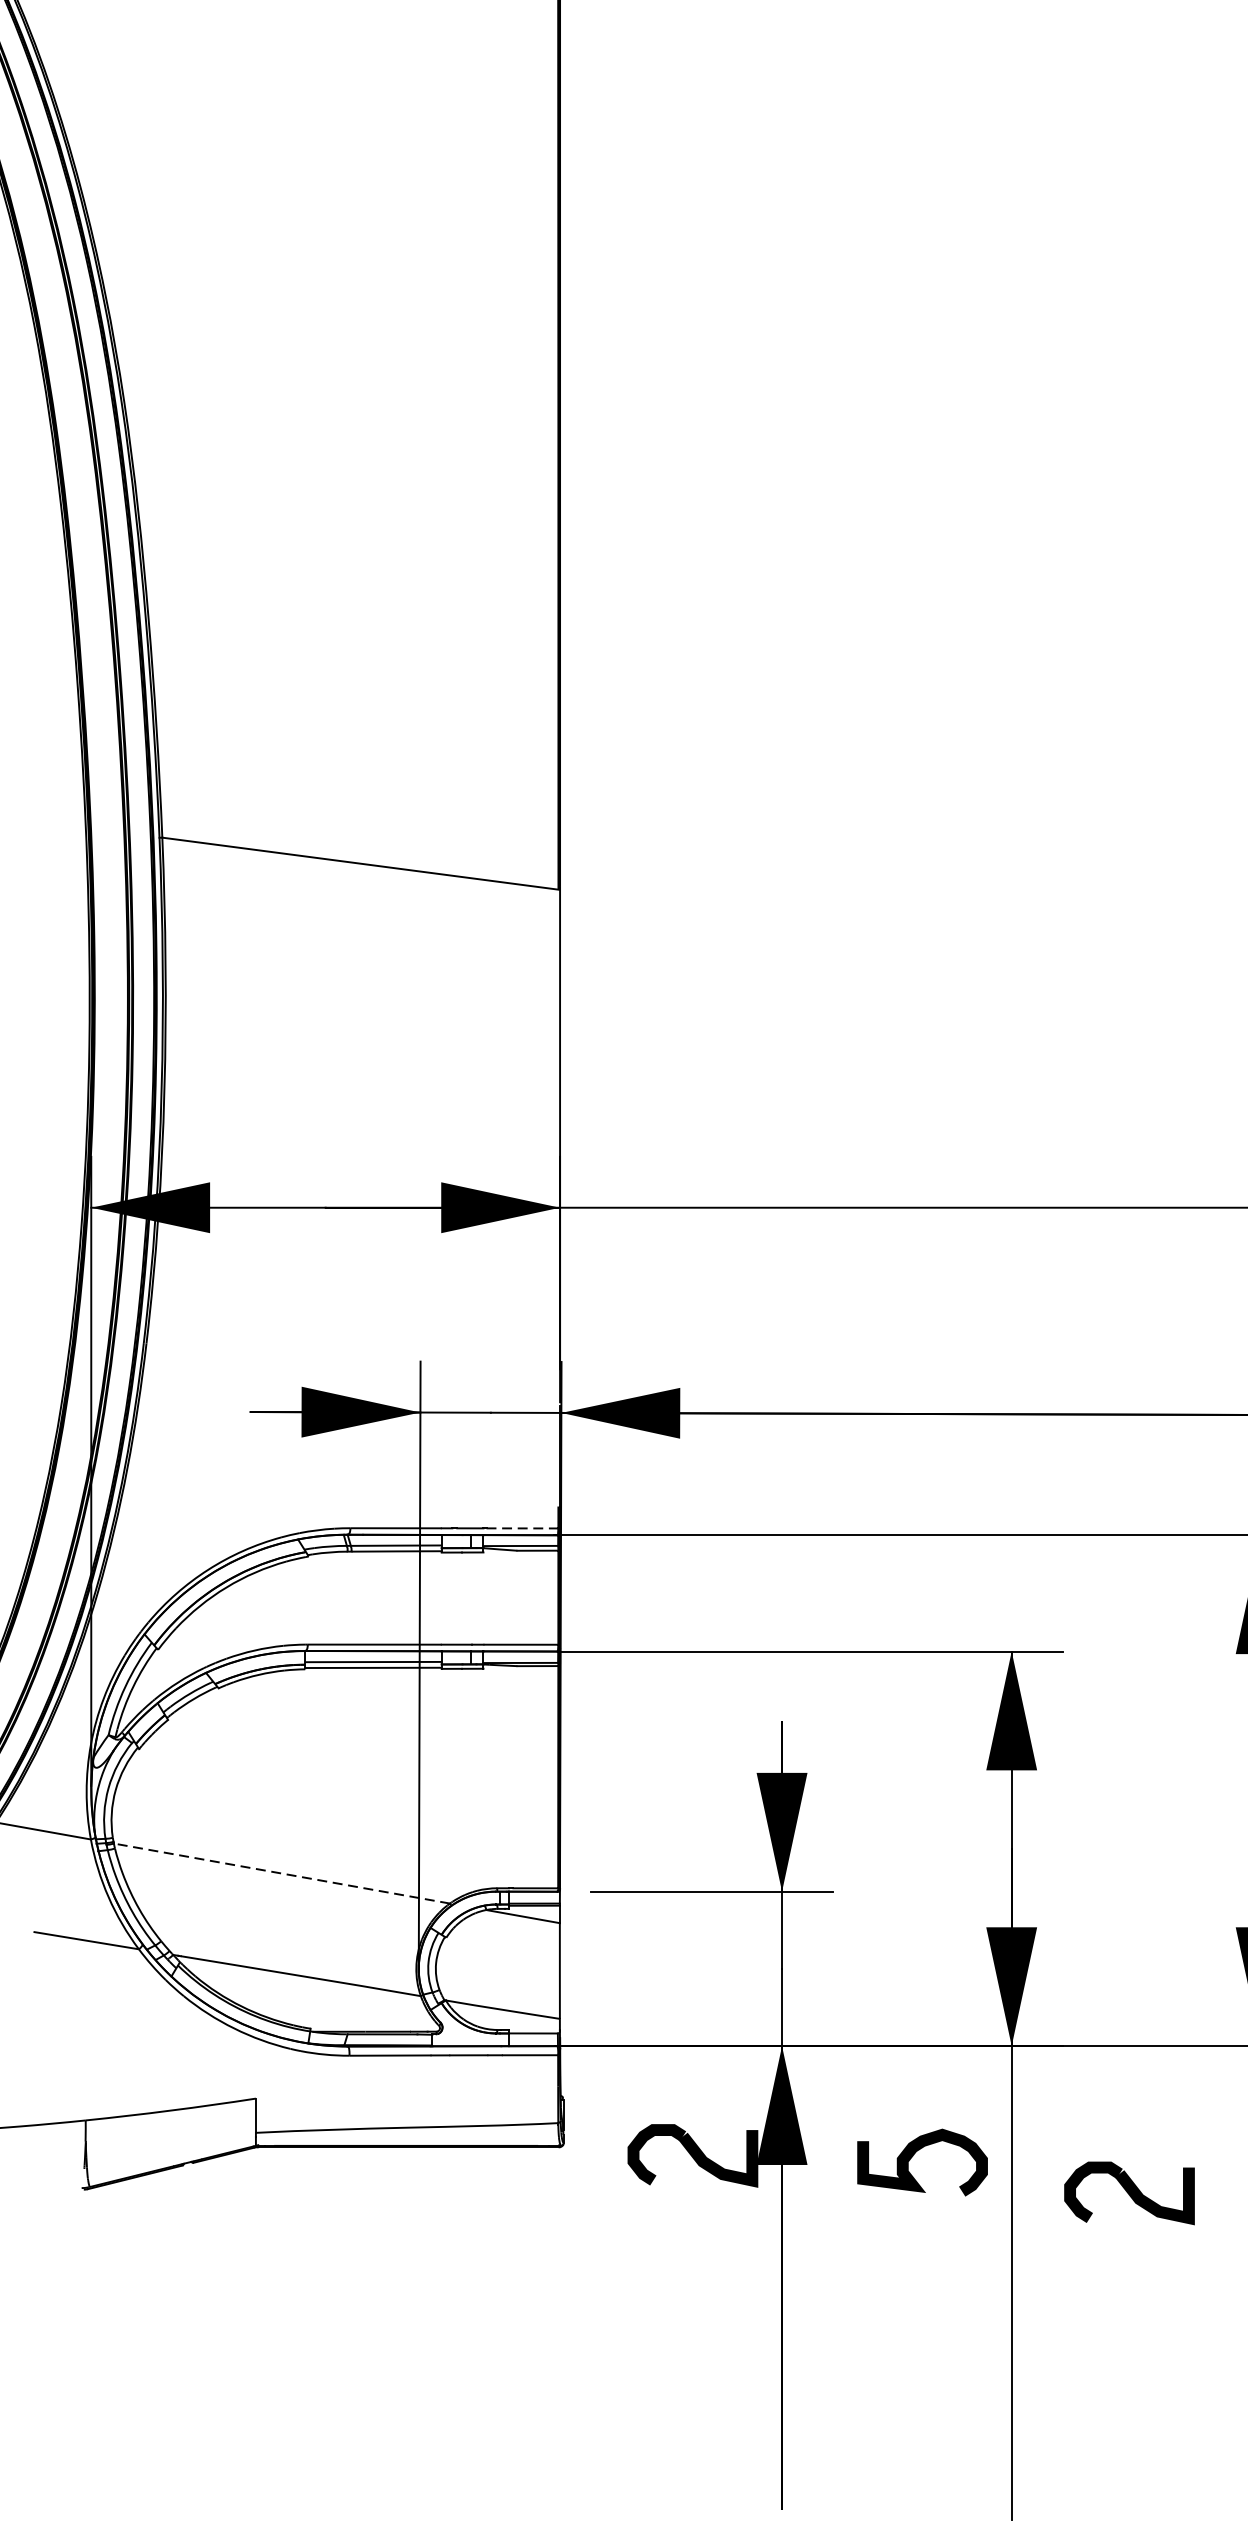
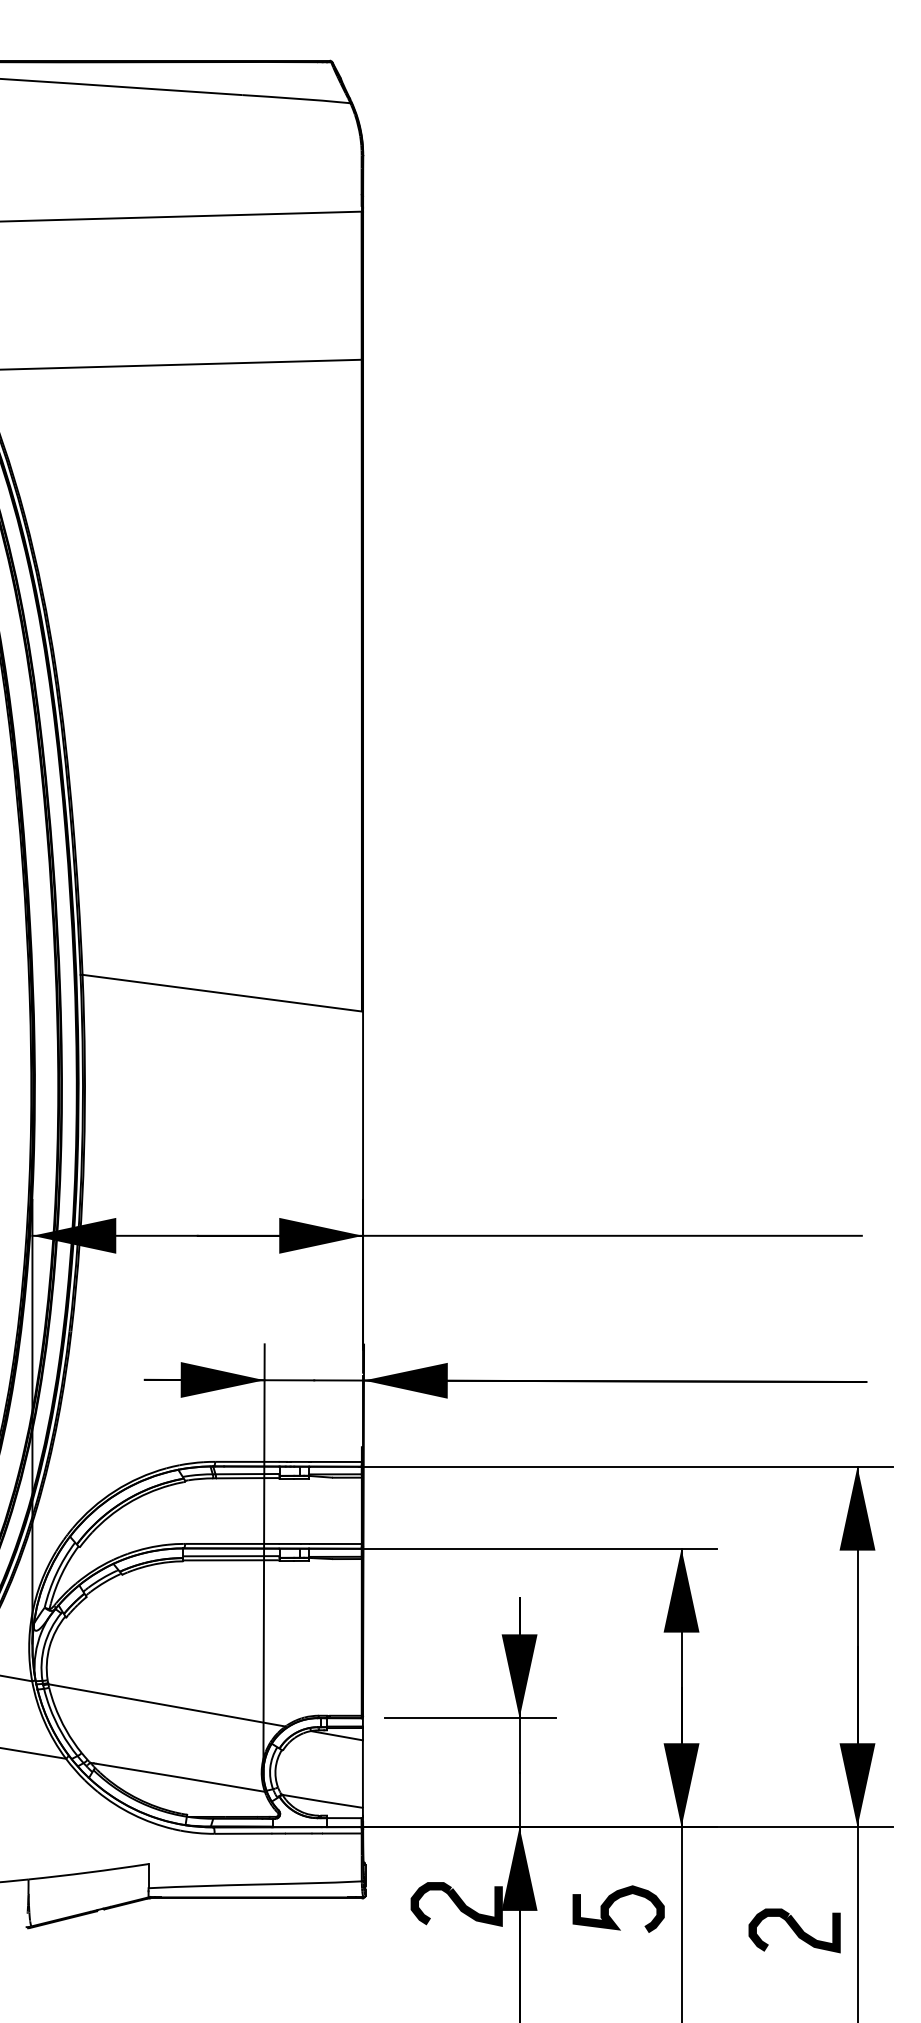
line: (523, 1527) -> (337, 1461), dashed -> solid
line: (281, 1873) -> (166, 1705), dashed -> solid
part: (1129, 2192) -> (794, 1930), moved

